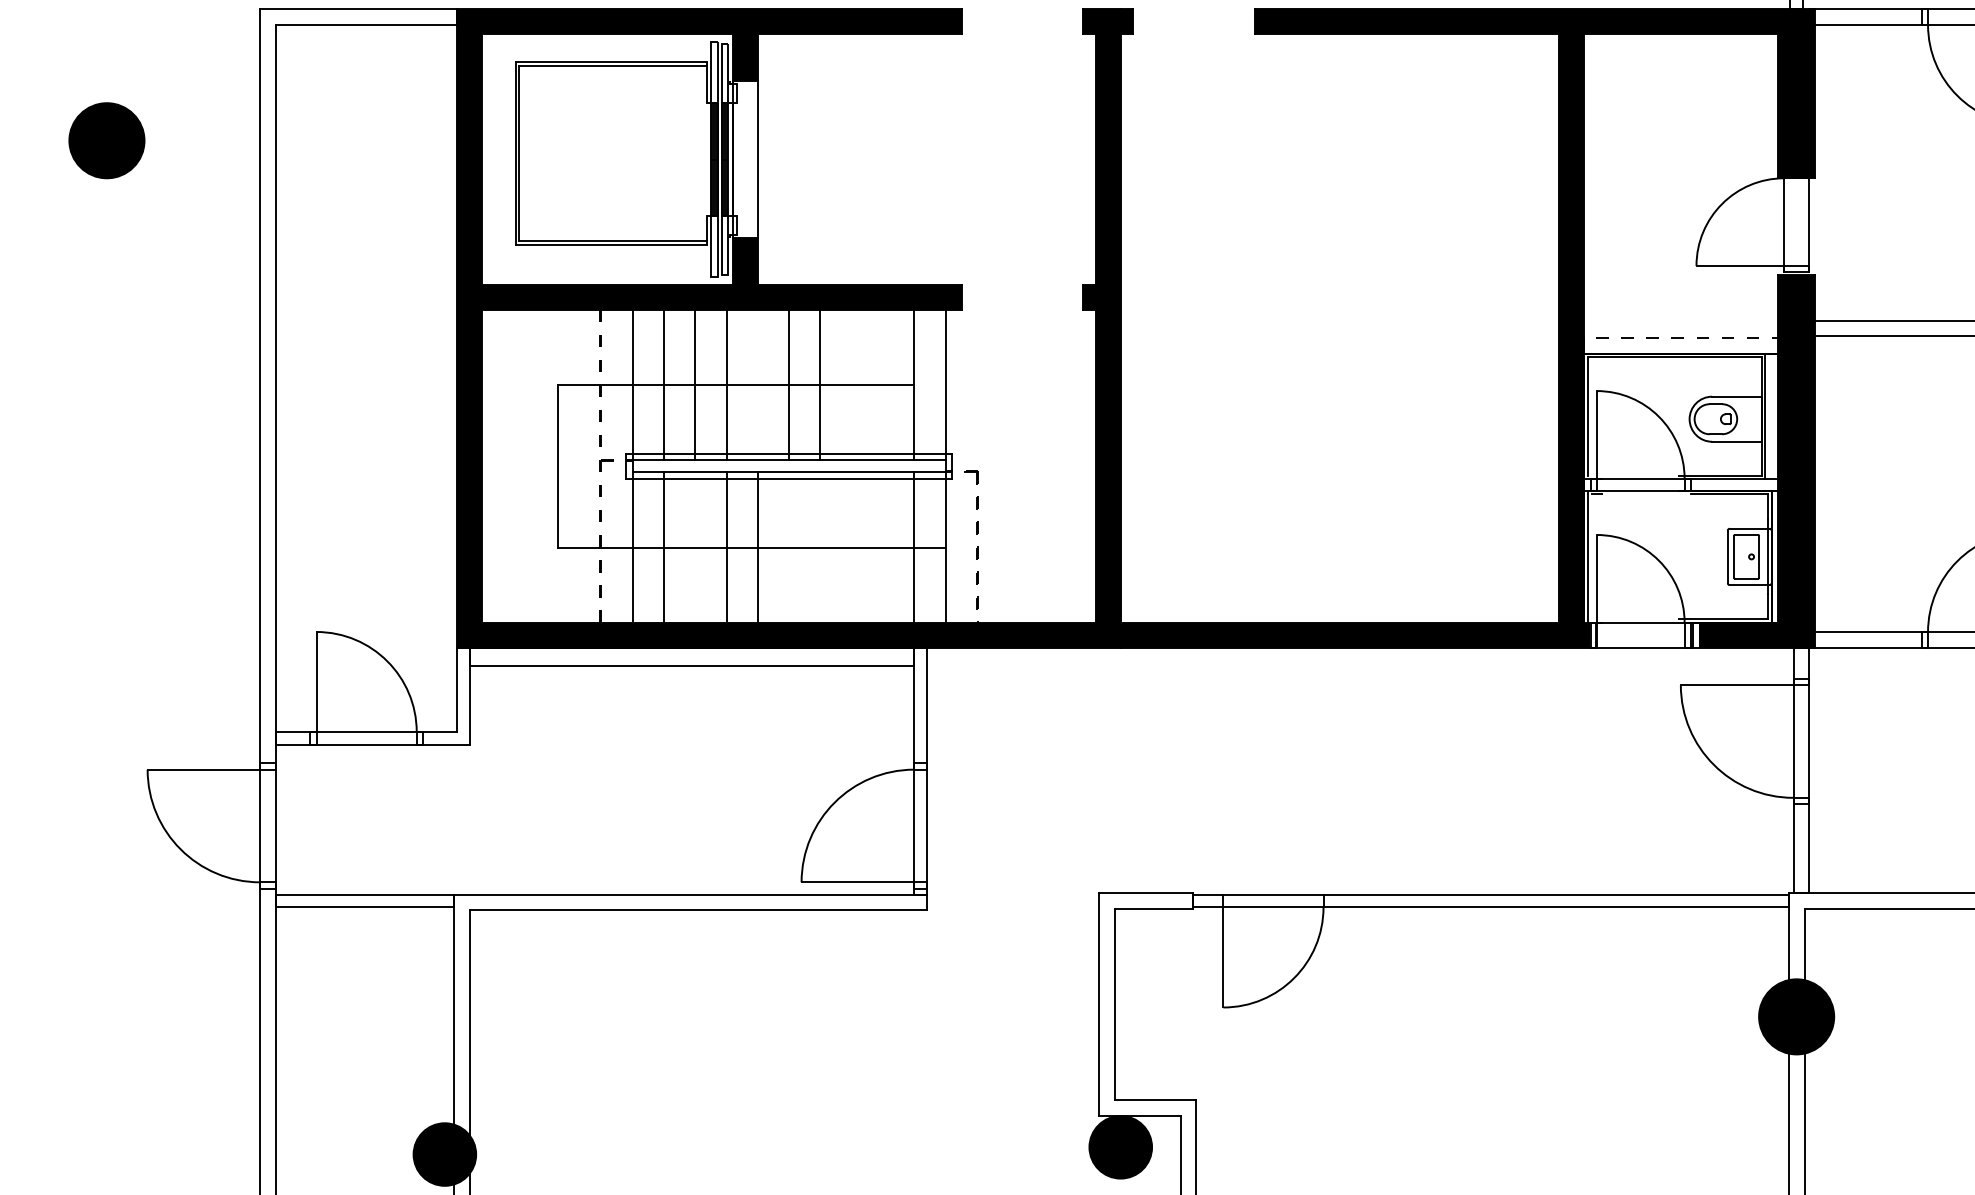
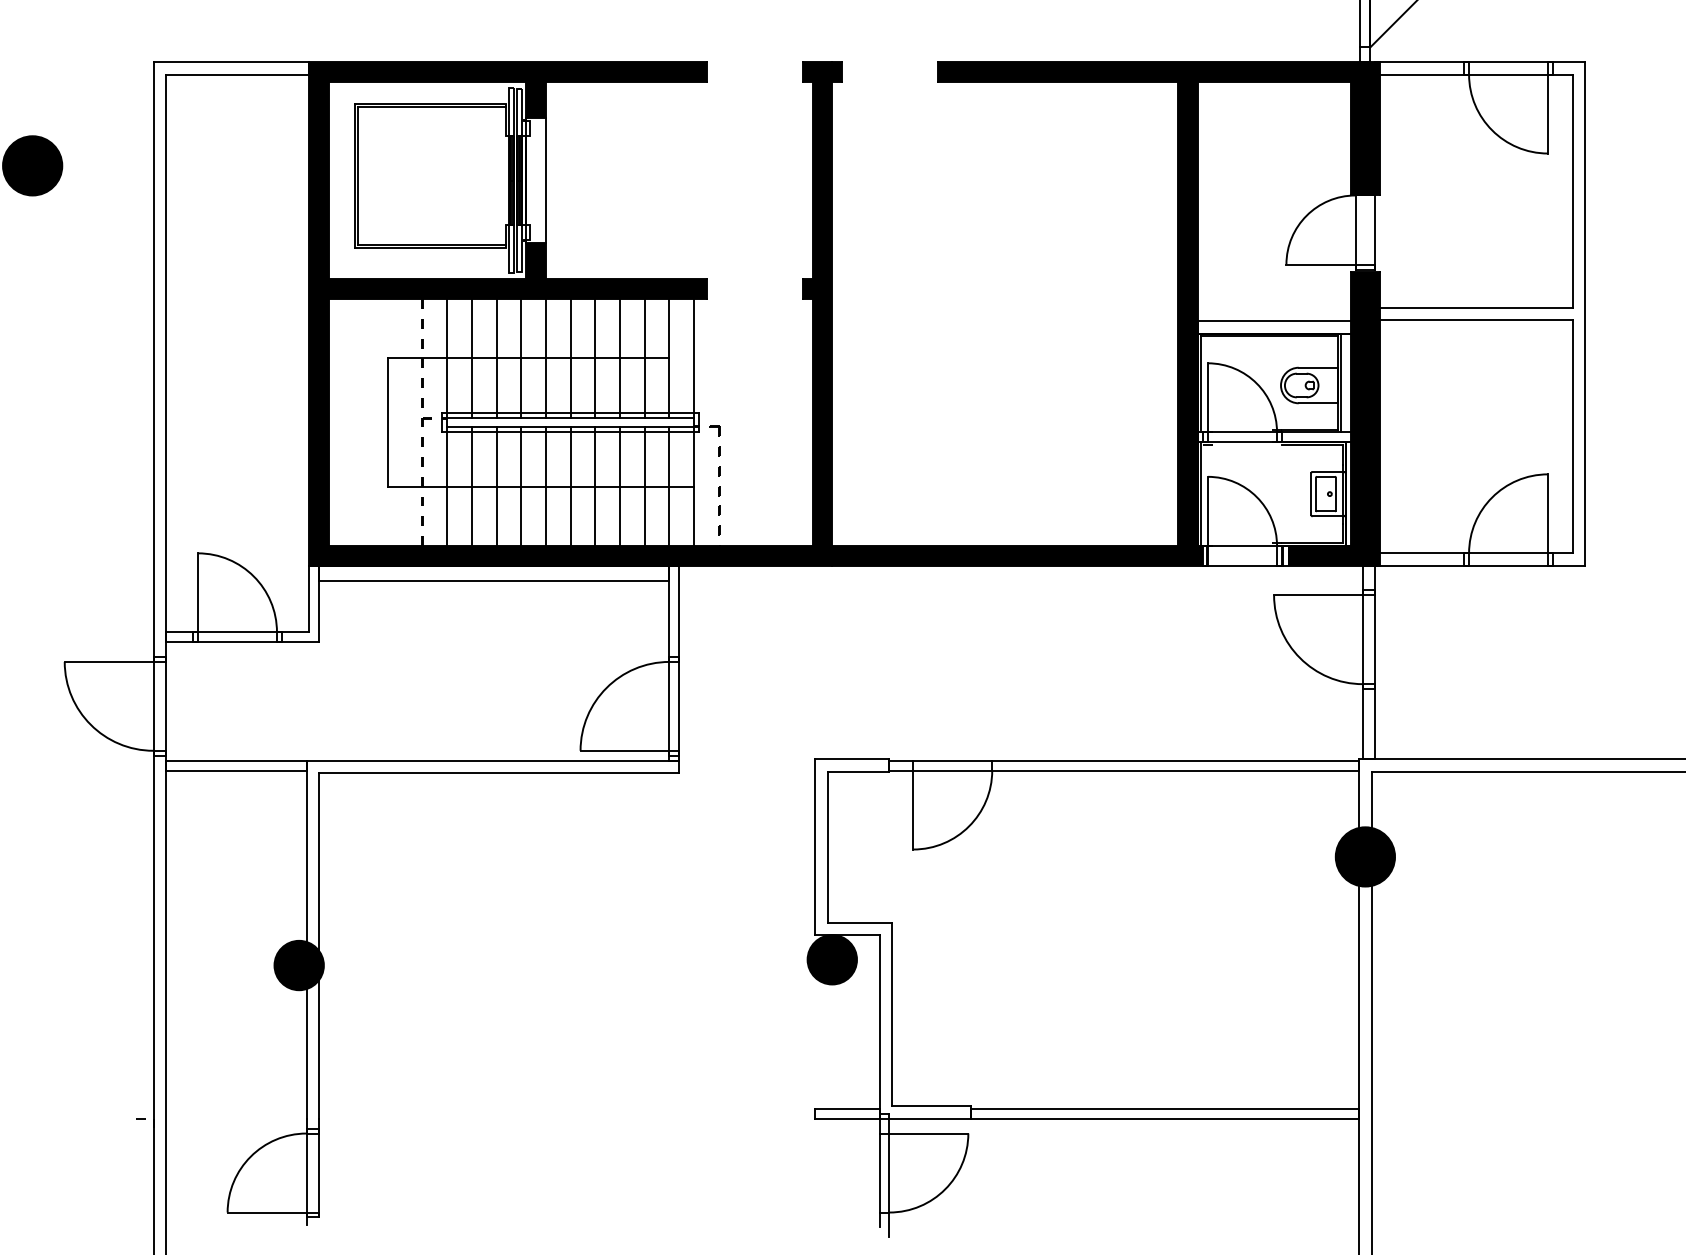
line: (1683, 338) -> (1276, 321), dashed -> solid
line: (758, 384) -> (546, 358), added
line: (852, 384) -> (620, 358), added
line: (882, 384) -> (644, 358), added
line: (695, 547) -> (496, 486), added
line: (788, 547) -> (570, 486), added
line: (820, 547) -> (595, 486), added
line: (852, 547) -> (620, 486), added
line: (882, 547) -> (644, 486), added

